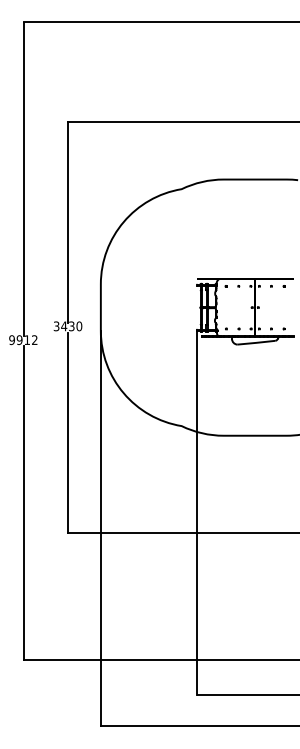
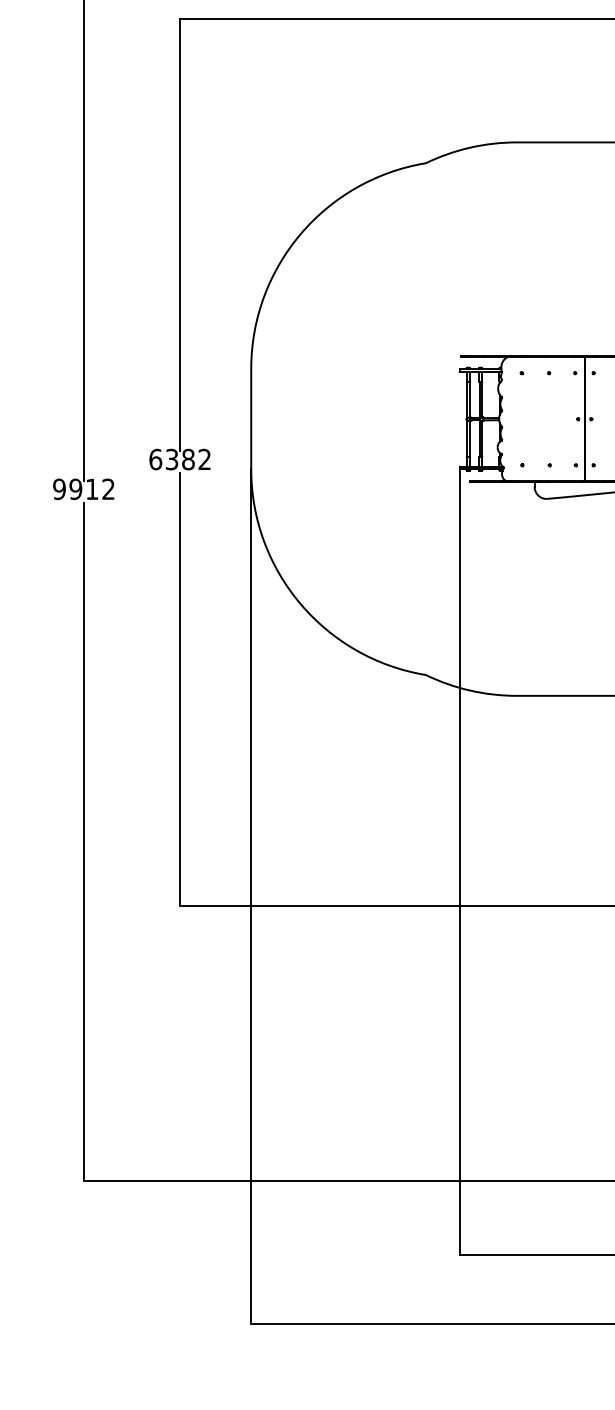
text: (67, 326) -> (179, 459), 3430 -> 6382

